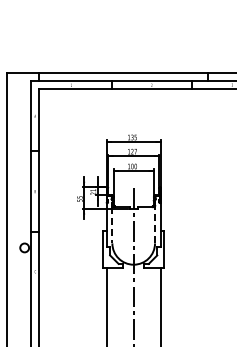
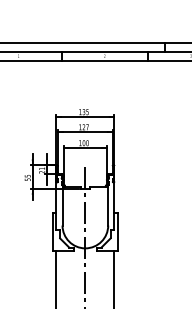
line: (155, 224) -> (108, 205), dashed -> solid
line: (112, 225) -> (62, 206), dashed -> solid

